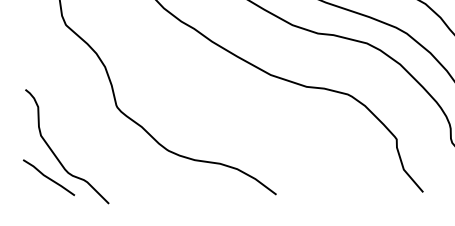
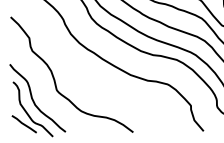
curve: (70, 128) -> (34, 100), added

